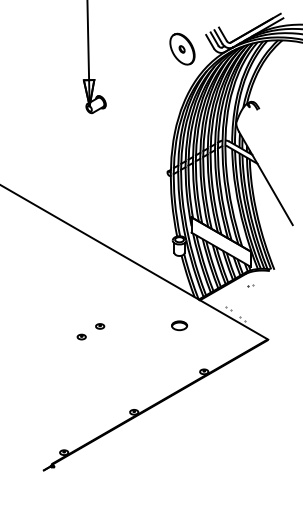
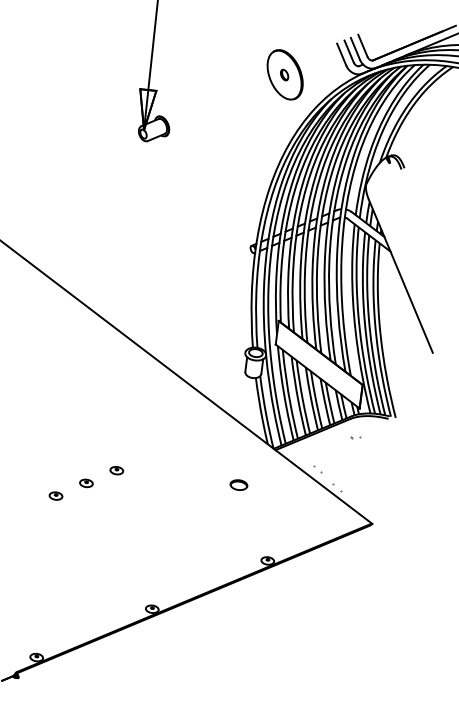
part: (182, 48) -> (285, 73), moved
part: (179, 325) -> (238, 484), size x0.71
part: (63, 347) -> (56, 495), added

